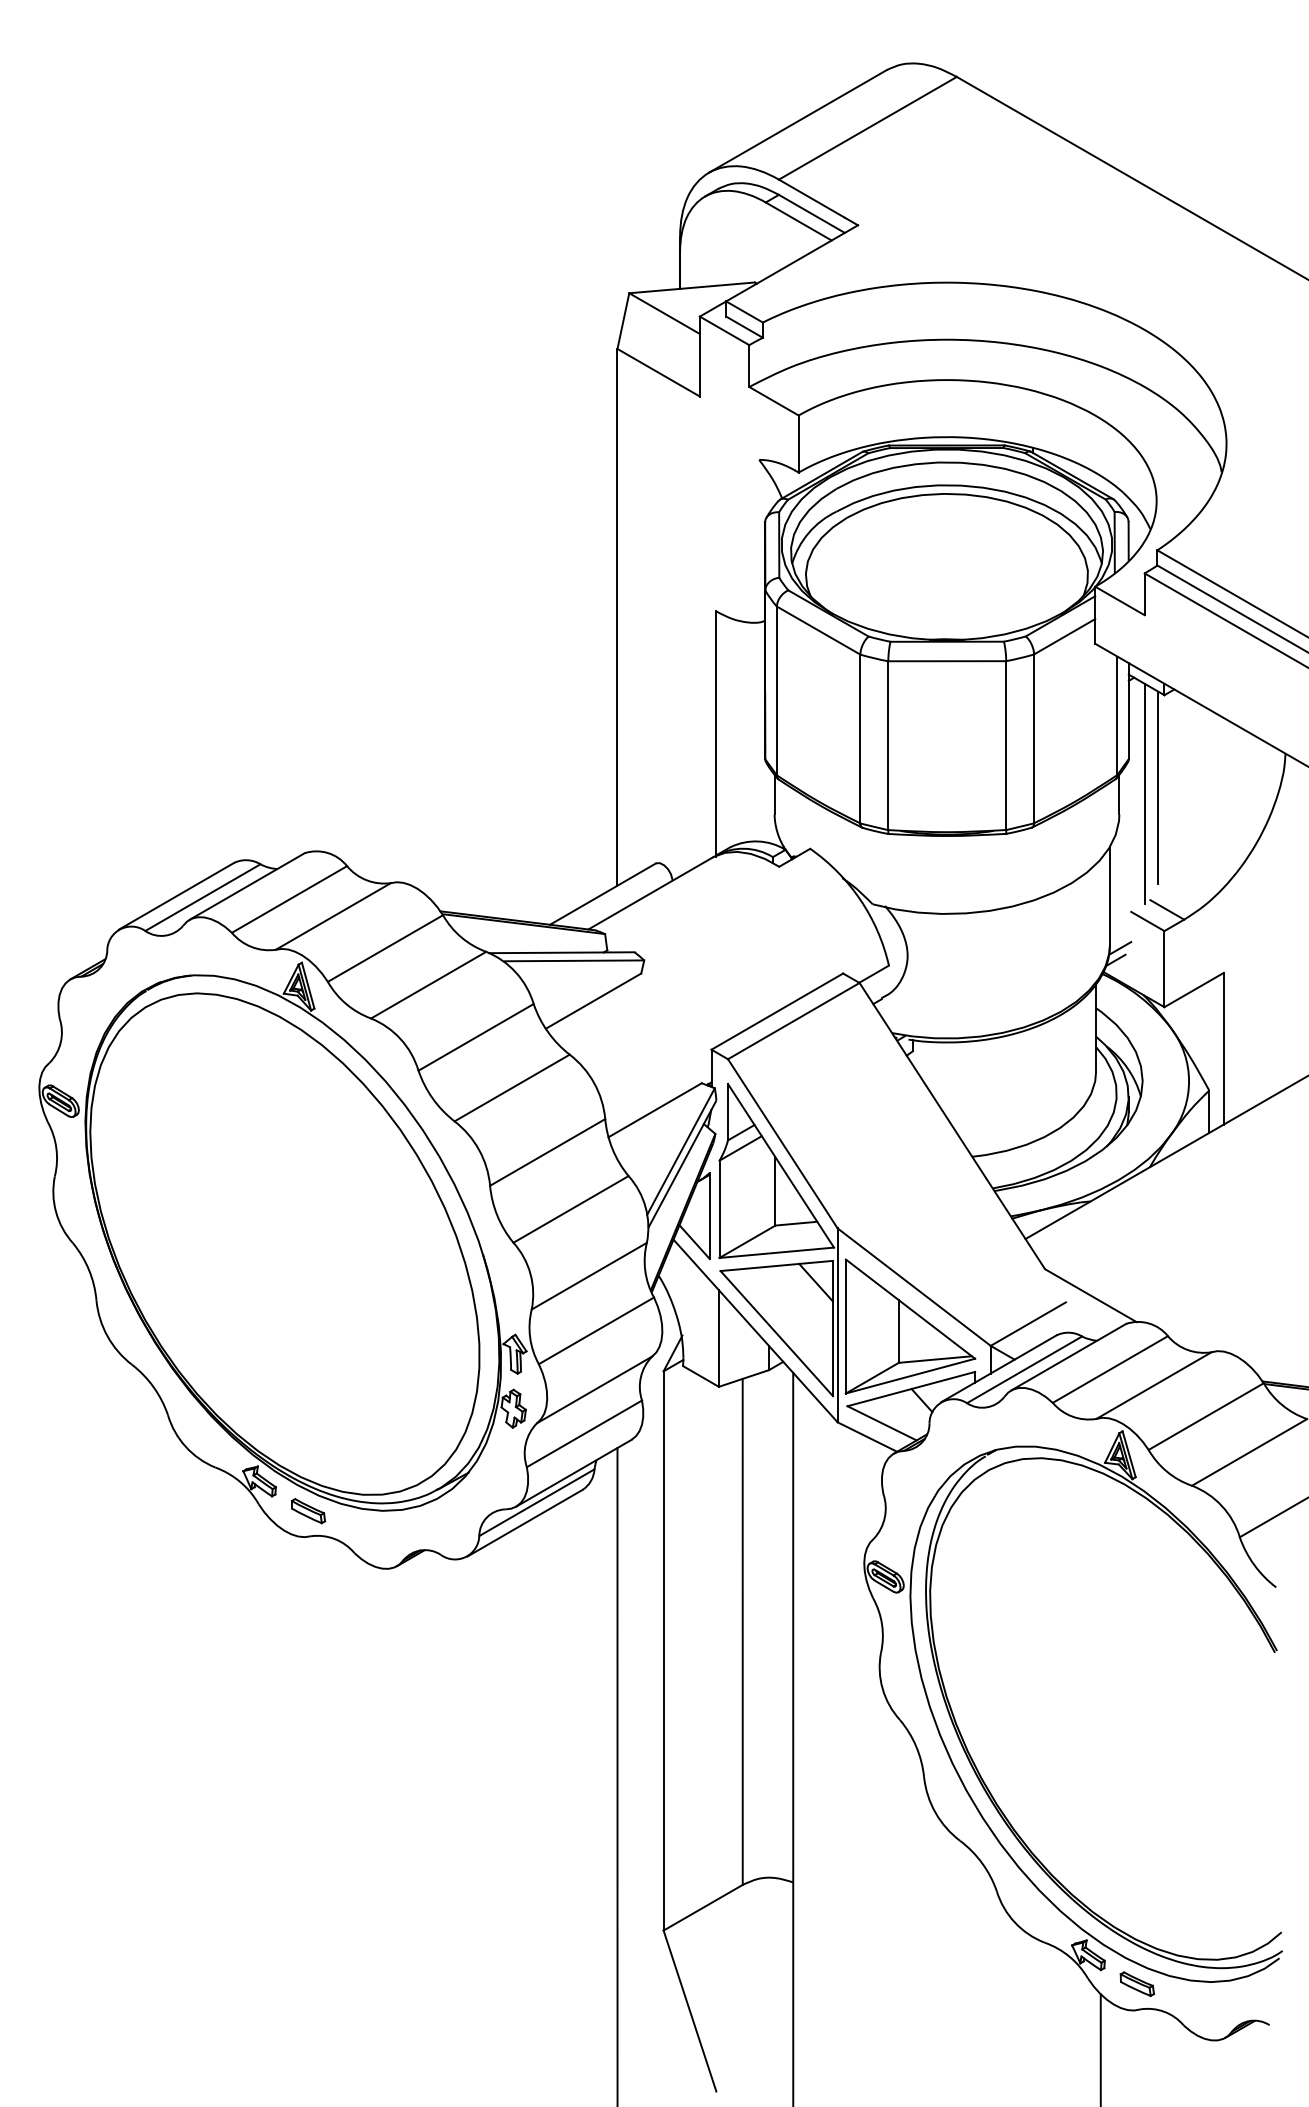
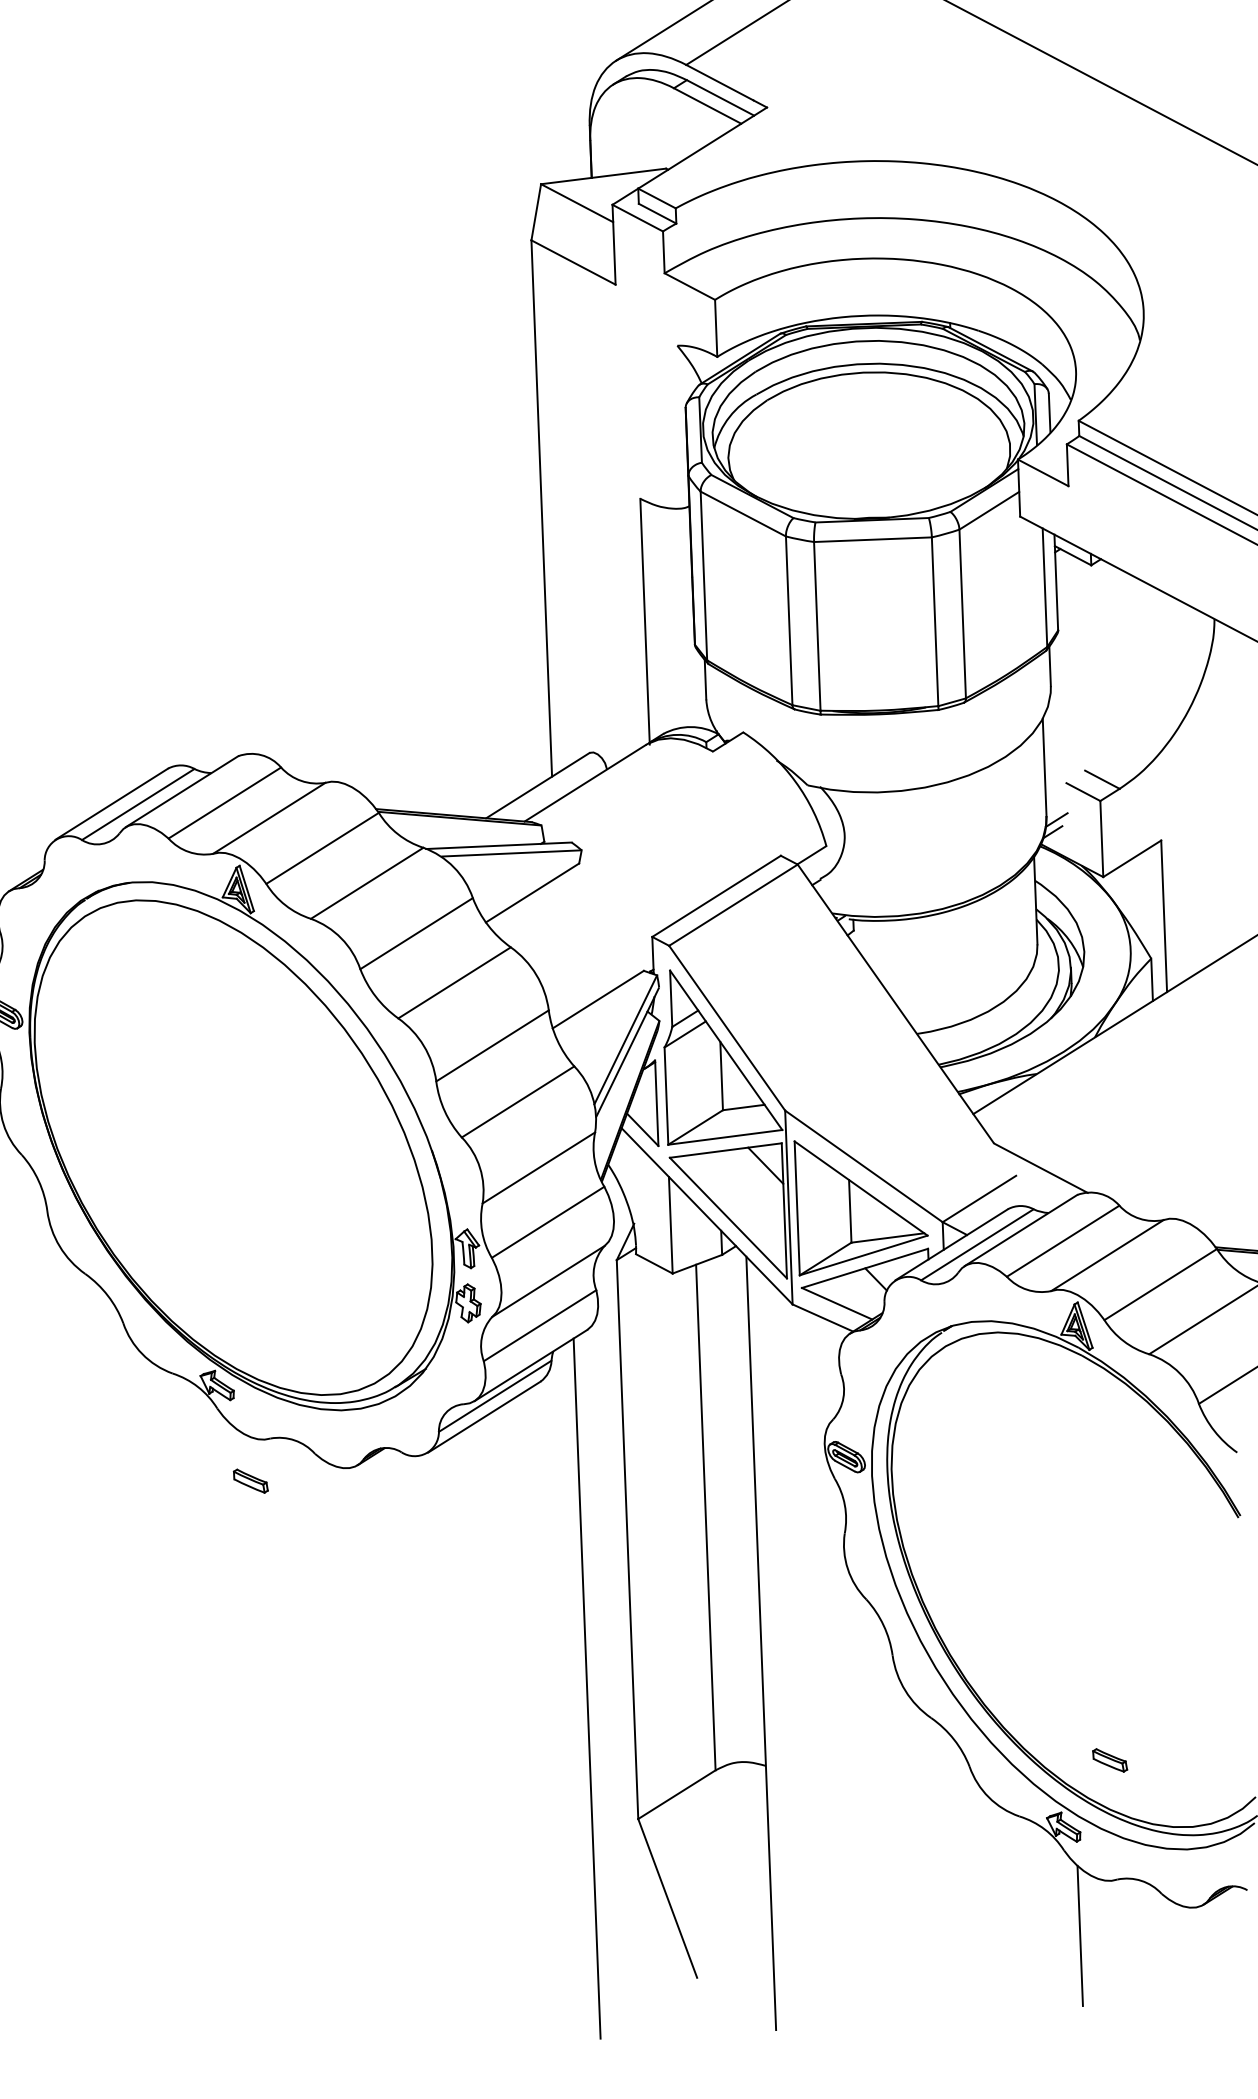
line: (1158, 787) -> (1088, 657), removed
line: (1144, 793) -> (1075, 664), removed
part: (308, 1511) -> (250, 1481), moved
part: (1137, 1983) -> (1110, 1759), moved

